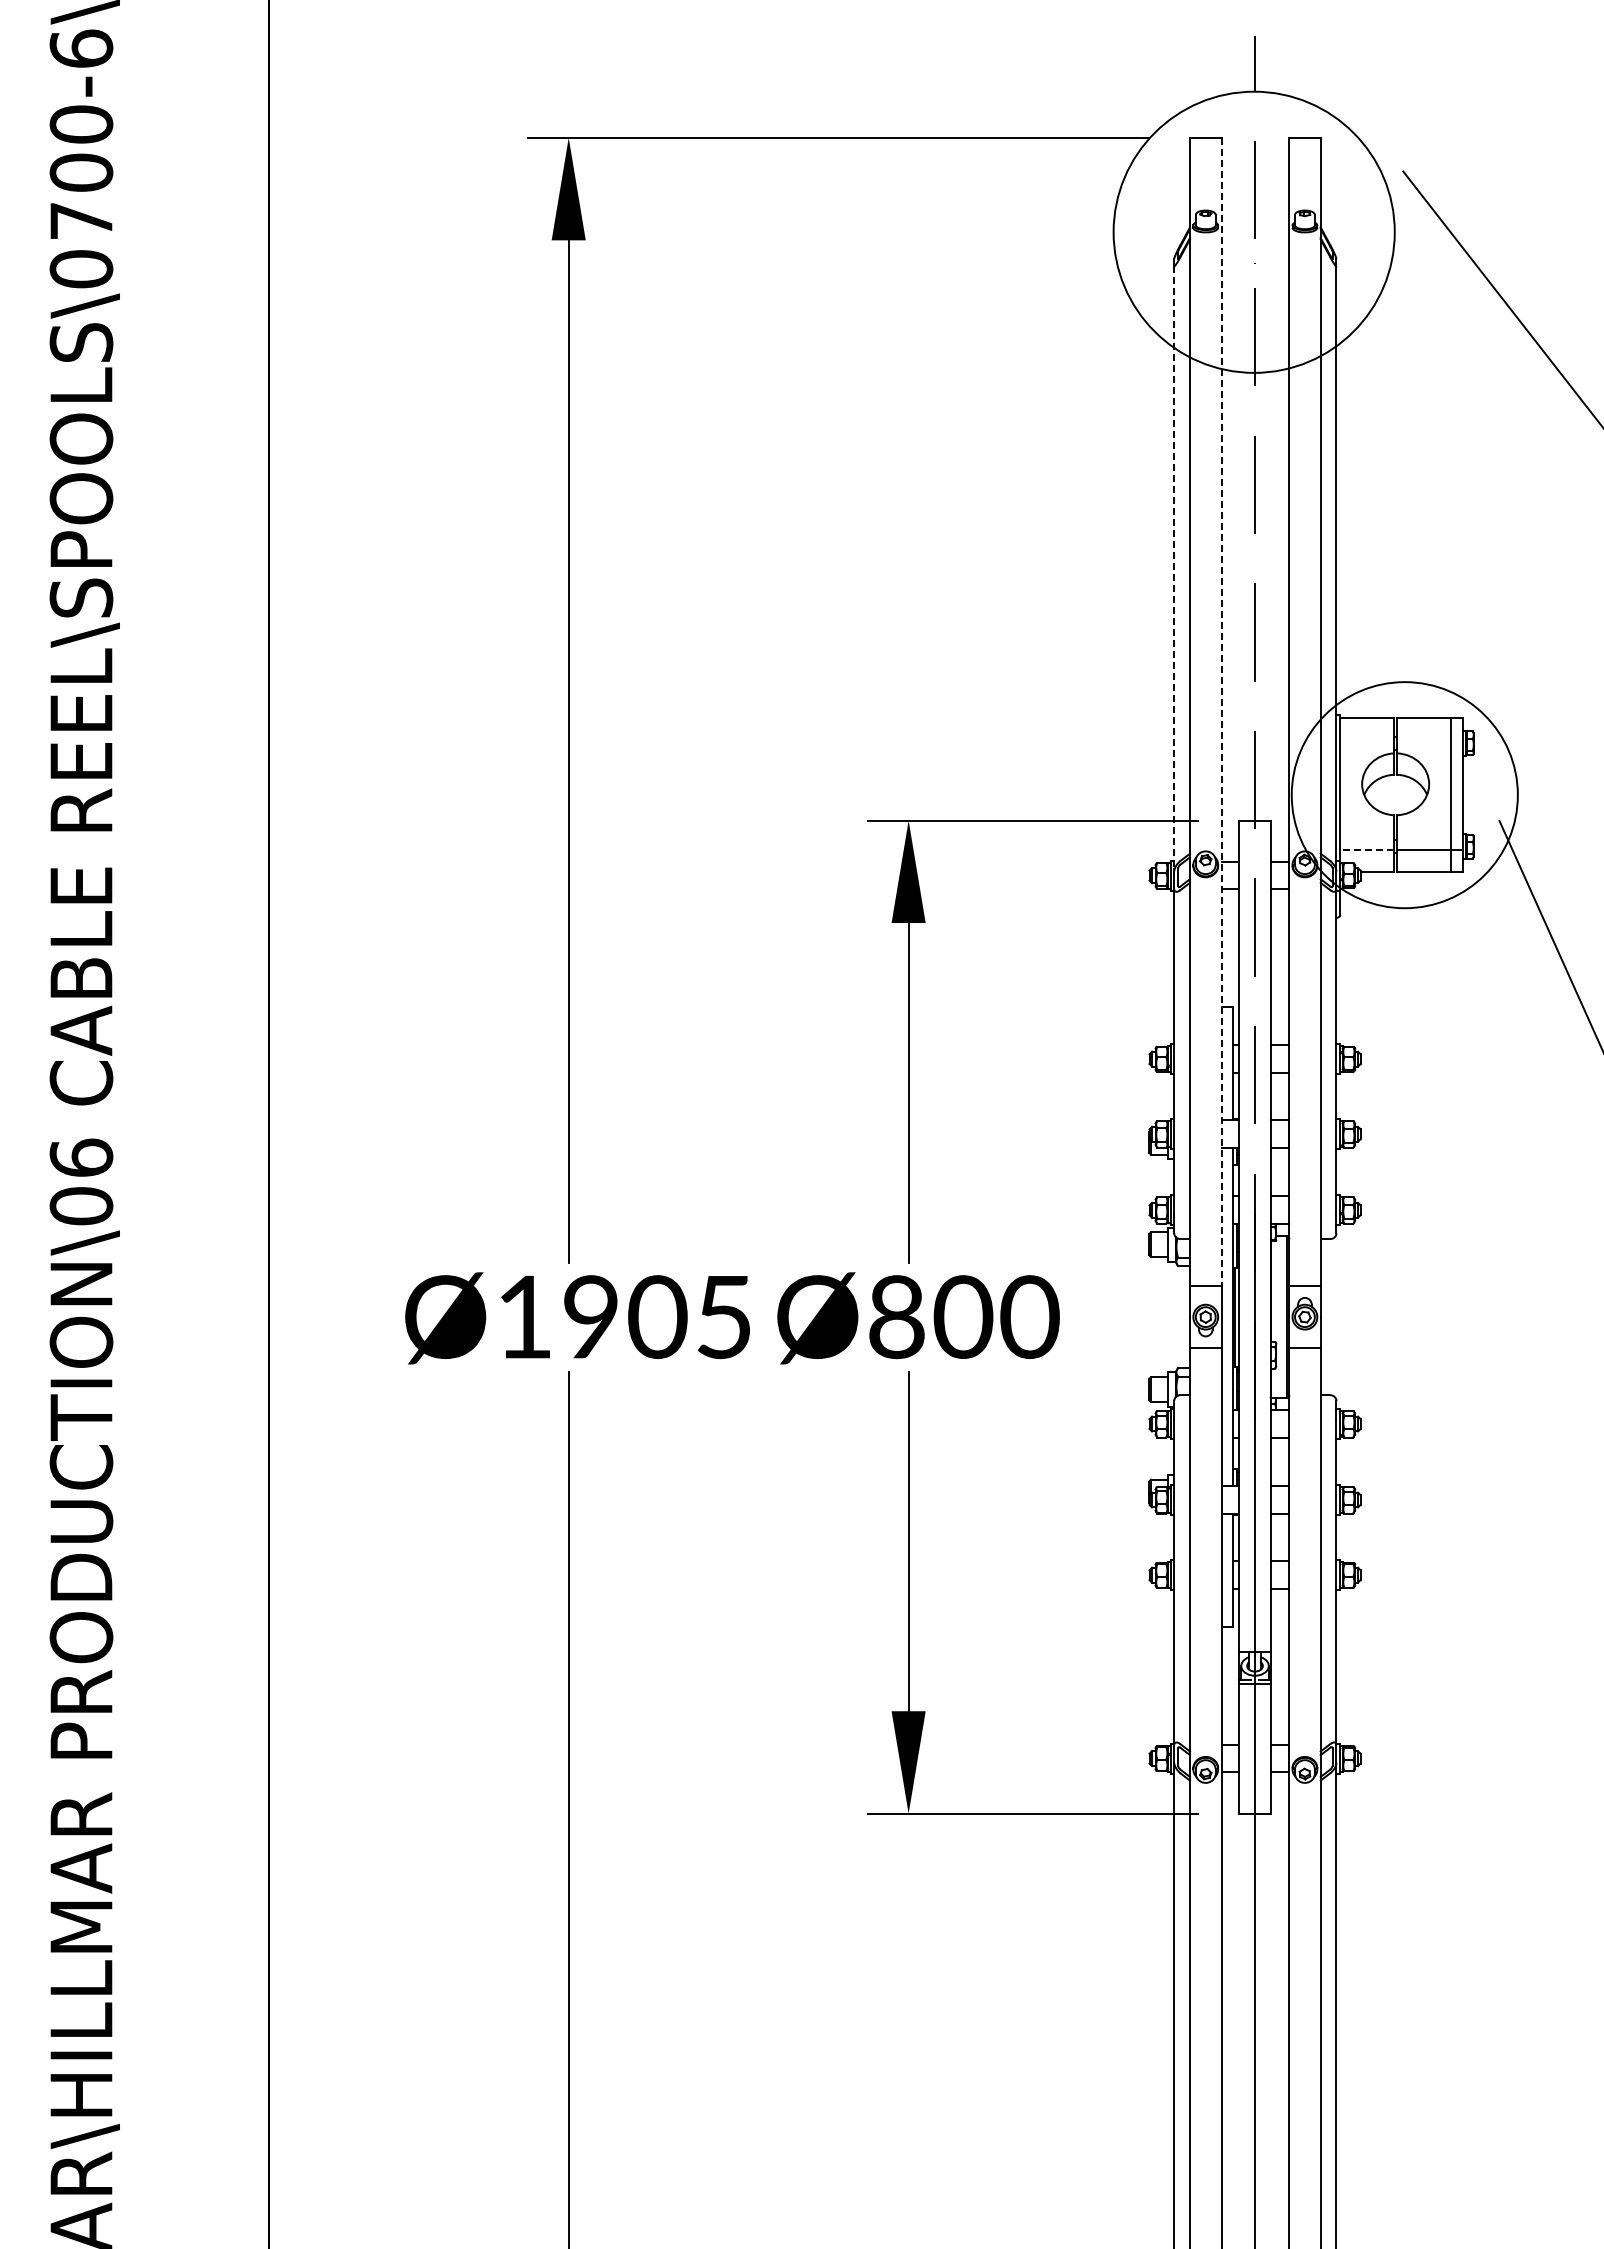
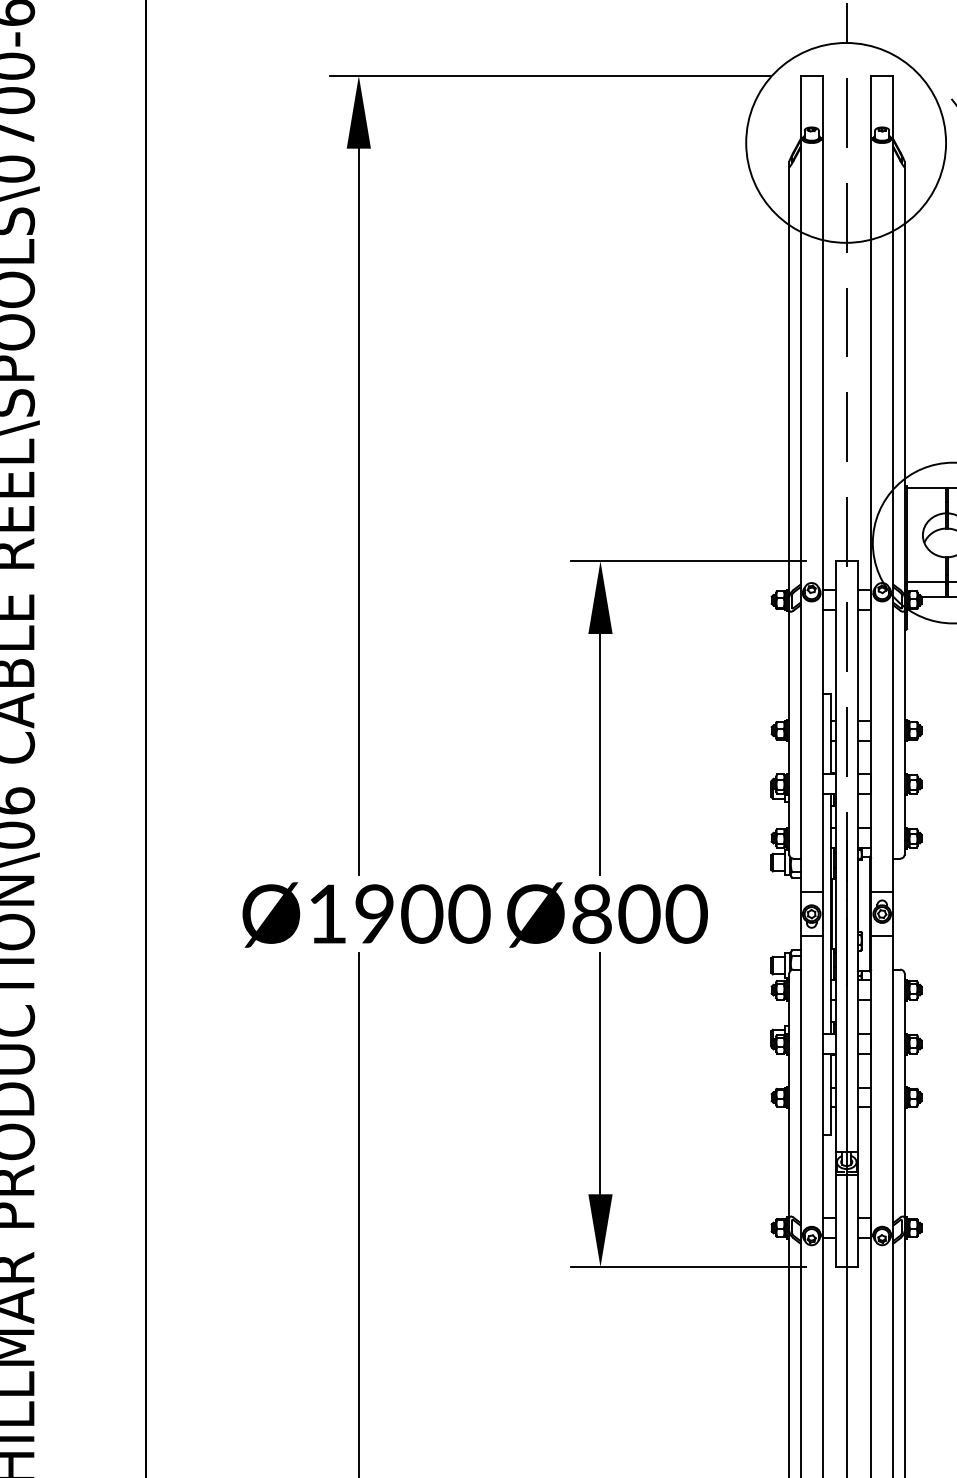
line: (1174, 567) -> (789, 381), dashed -> solid
line: (1221, 712) -> (822, 484), dashed -> solid
line: (1367, 850) -> (926, 582), dashed -> solid
text: (724, 1317) -> (469, 914), Ø1905 -> Ø1900

